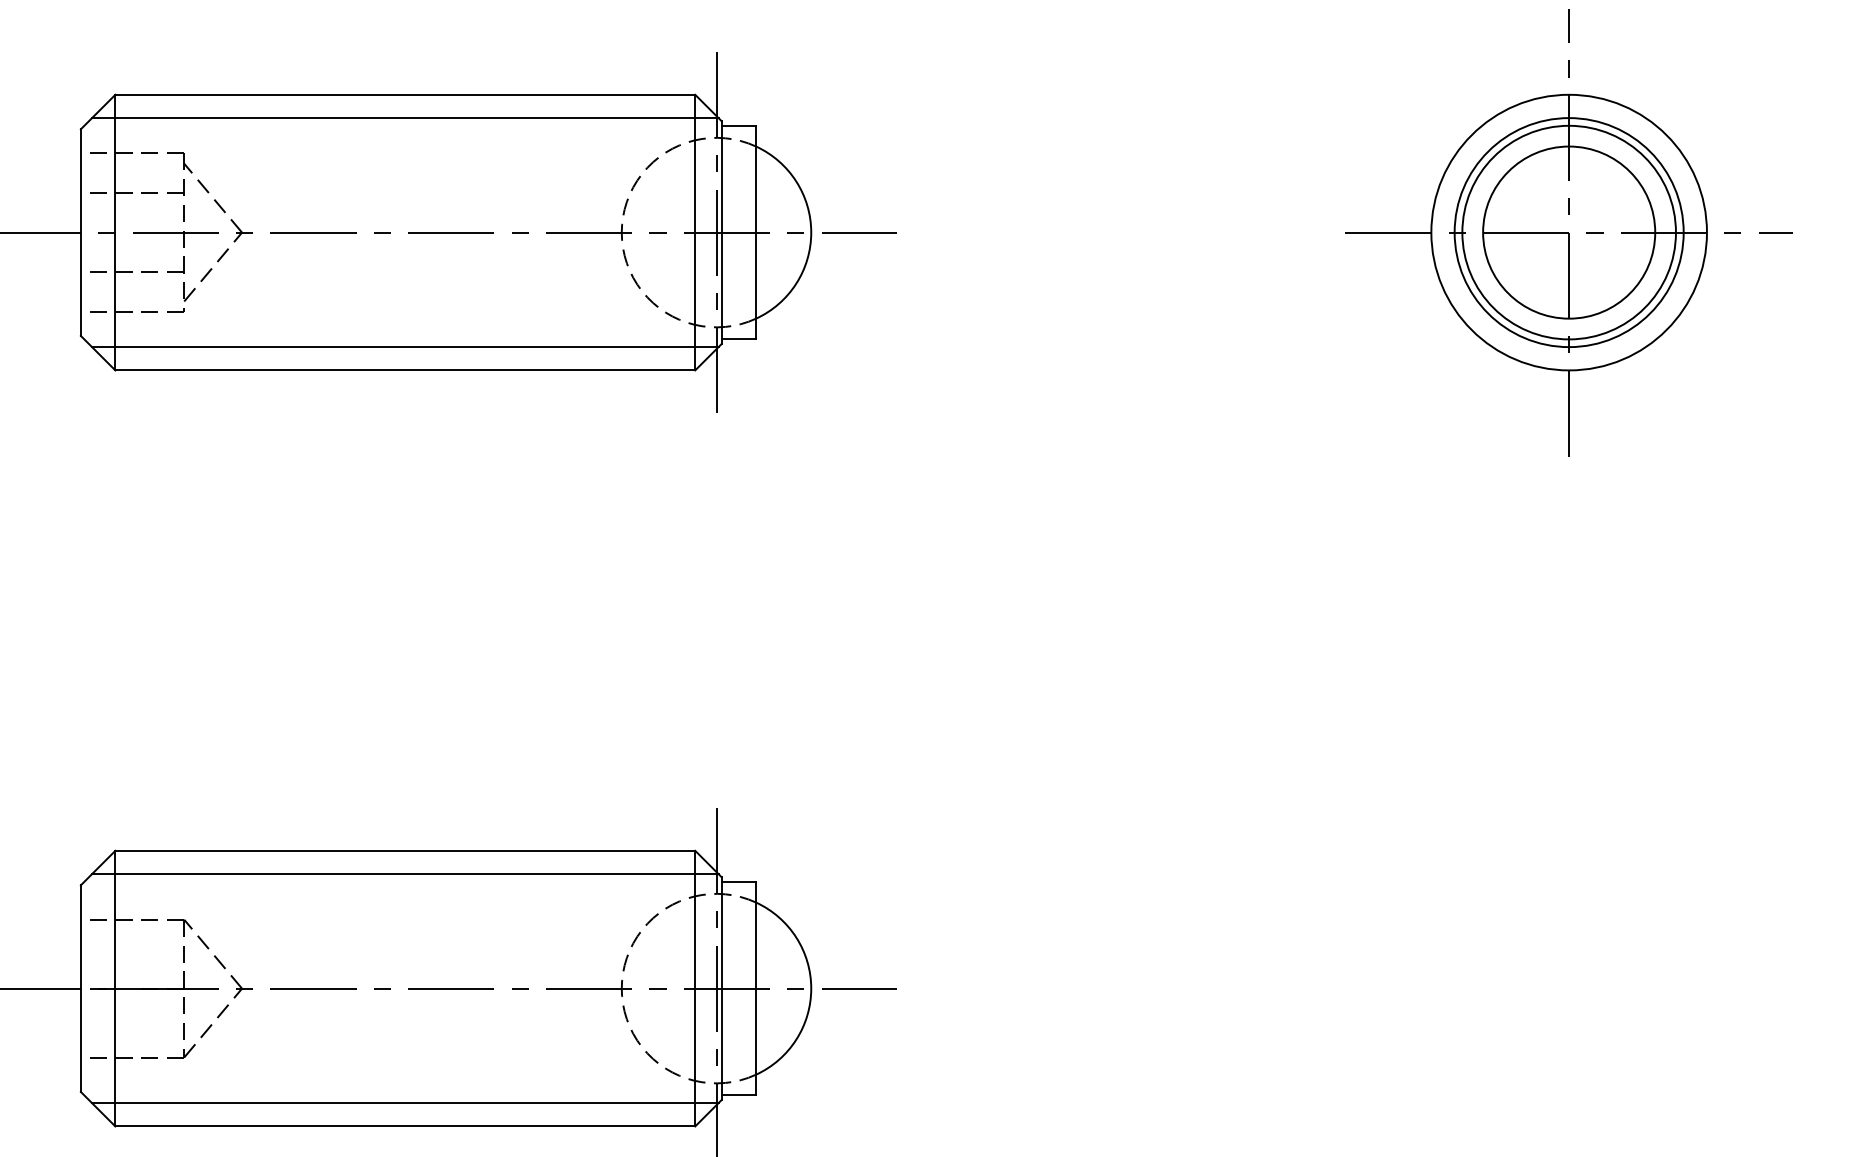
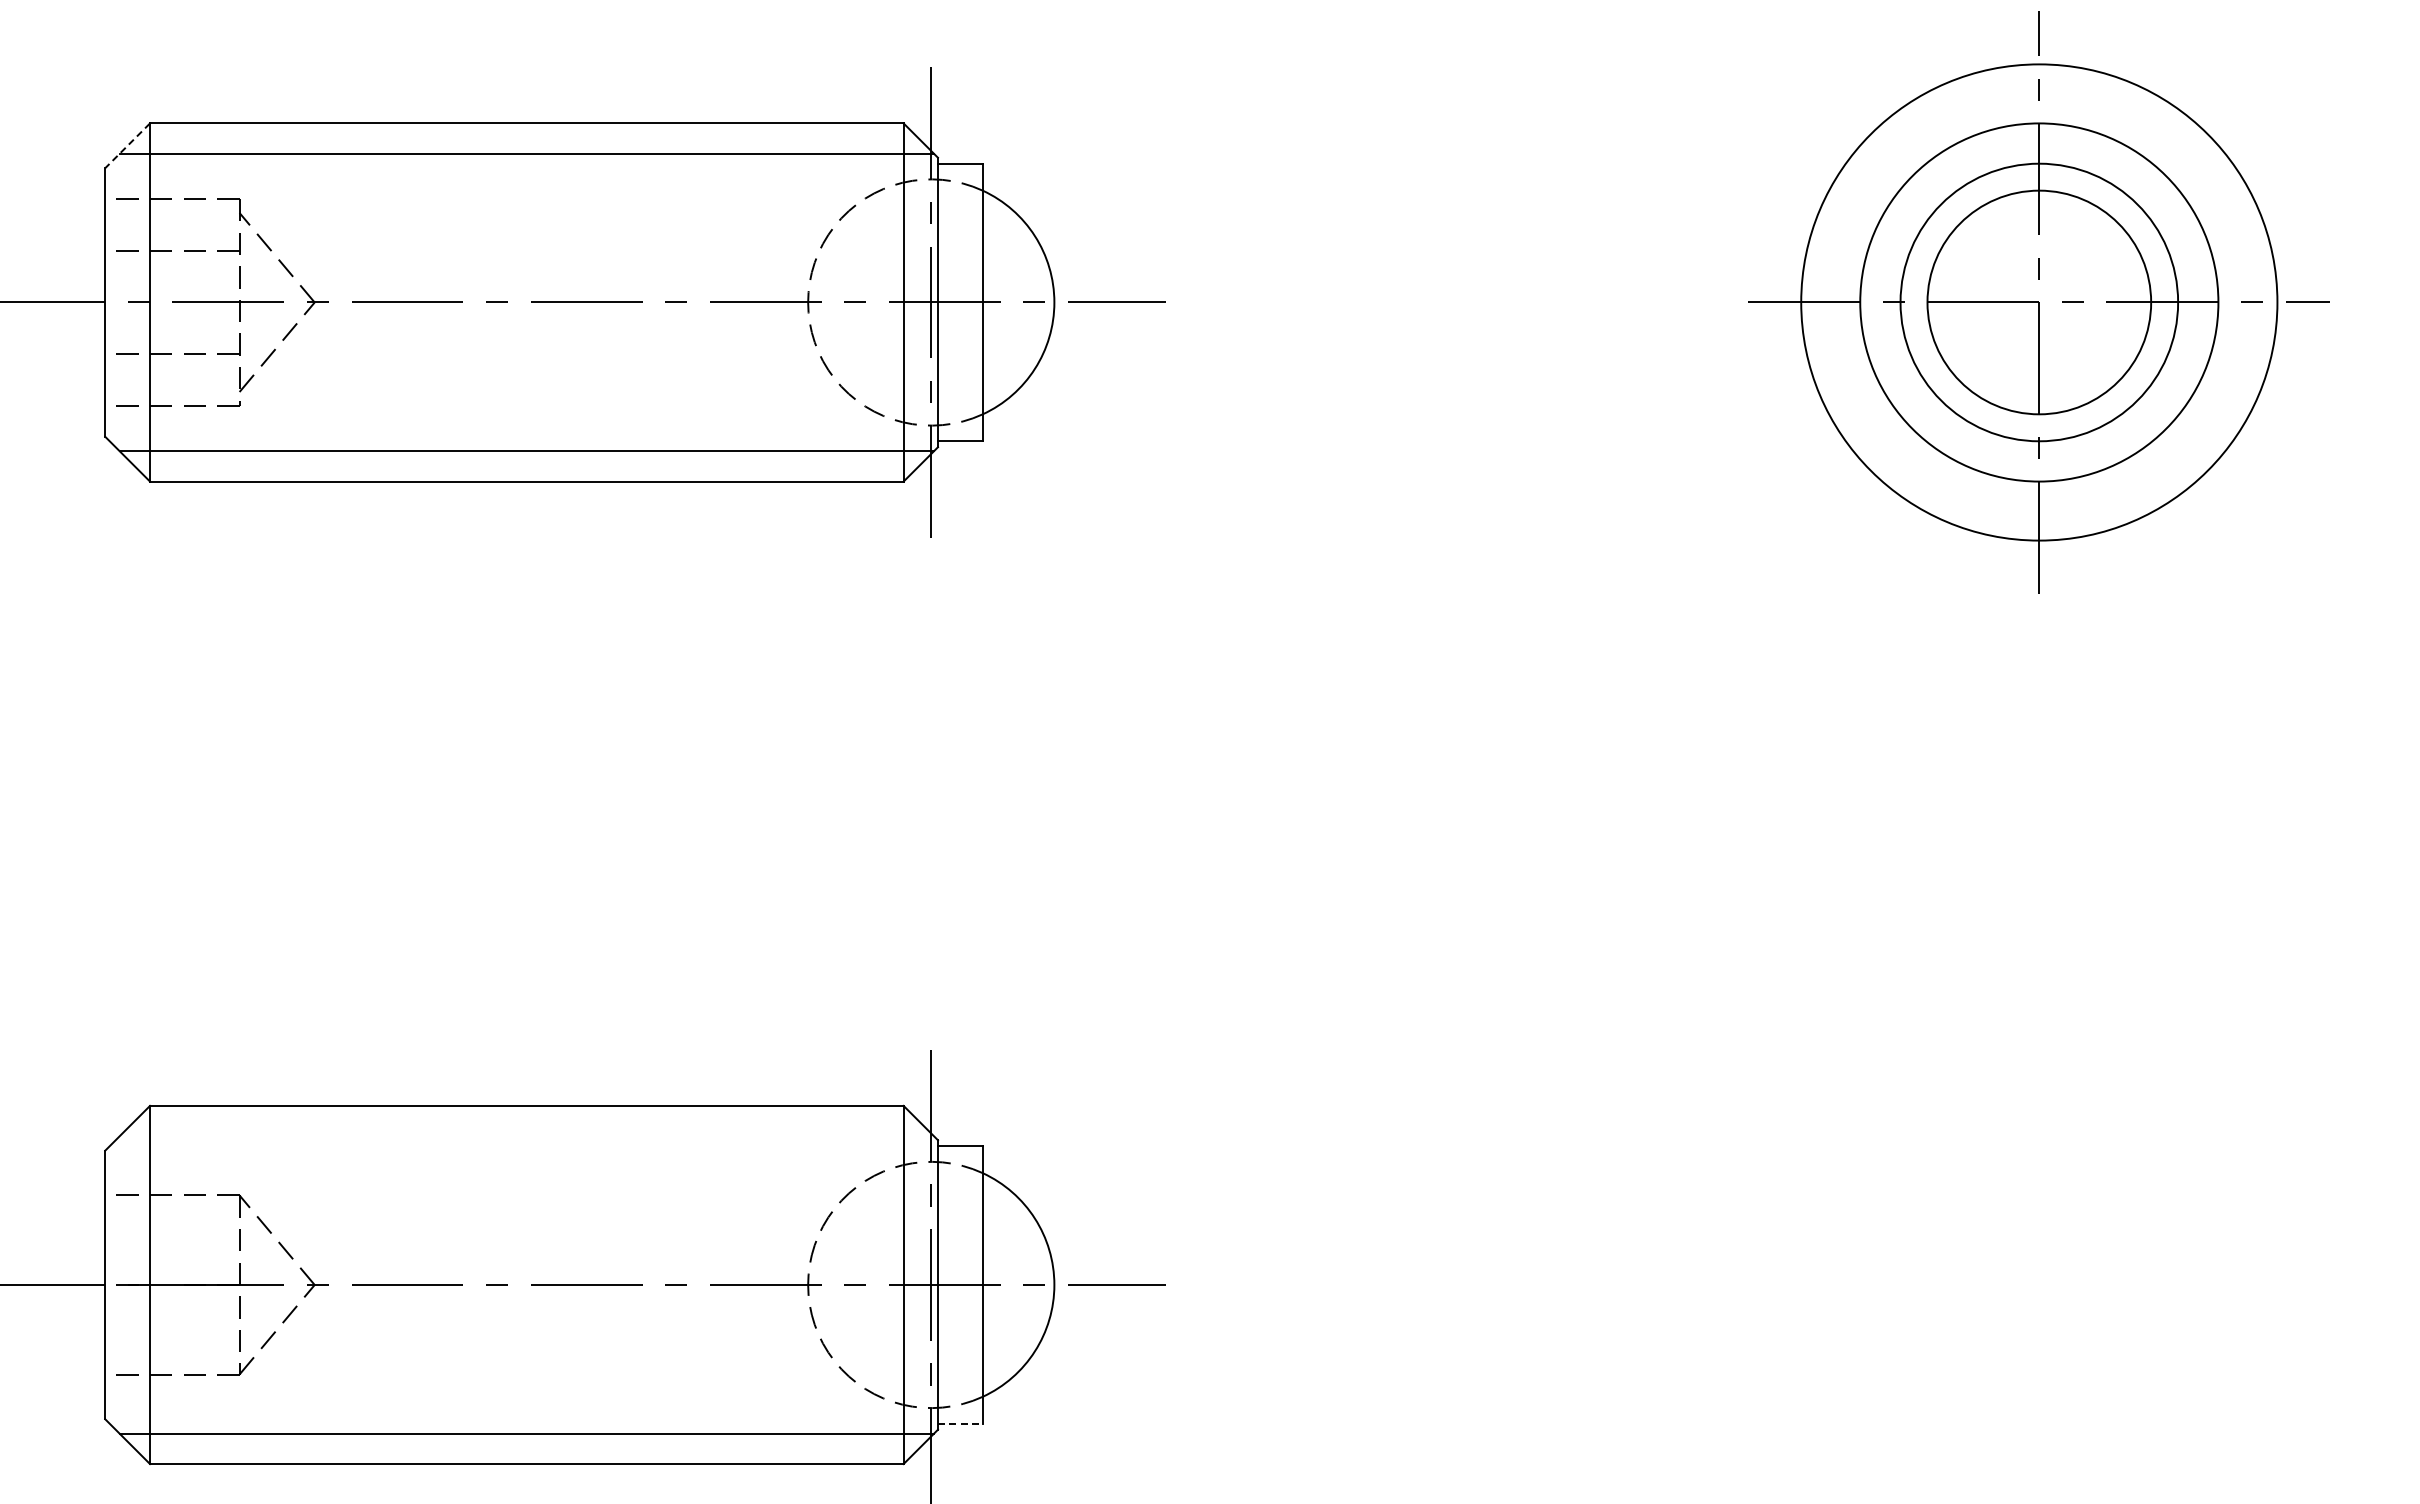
line: (98, 111) -> (127, 145), solid -> dashed
circle: (1569, 232) -> (2039, 302), size x1.6
line: (405, 874) -> (526, 1136), removed
line: (739, 1095) -> (960, 1423), solid -> dashed

